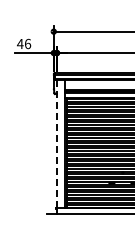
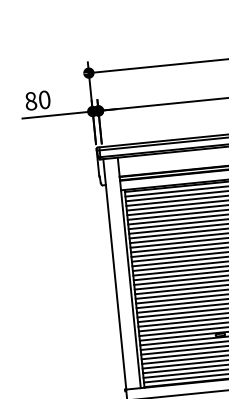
text: (24, 43) -> (38, 99), 46 -> 80
line: (57, 144) -> (115, 275), dashed -> solid

